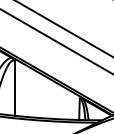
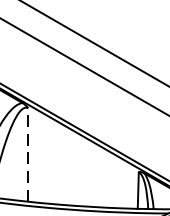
line: (14, 87) -> (27, 153), solid -> dashed

